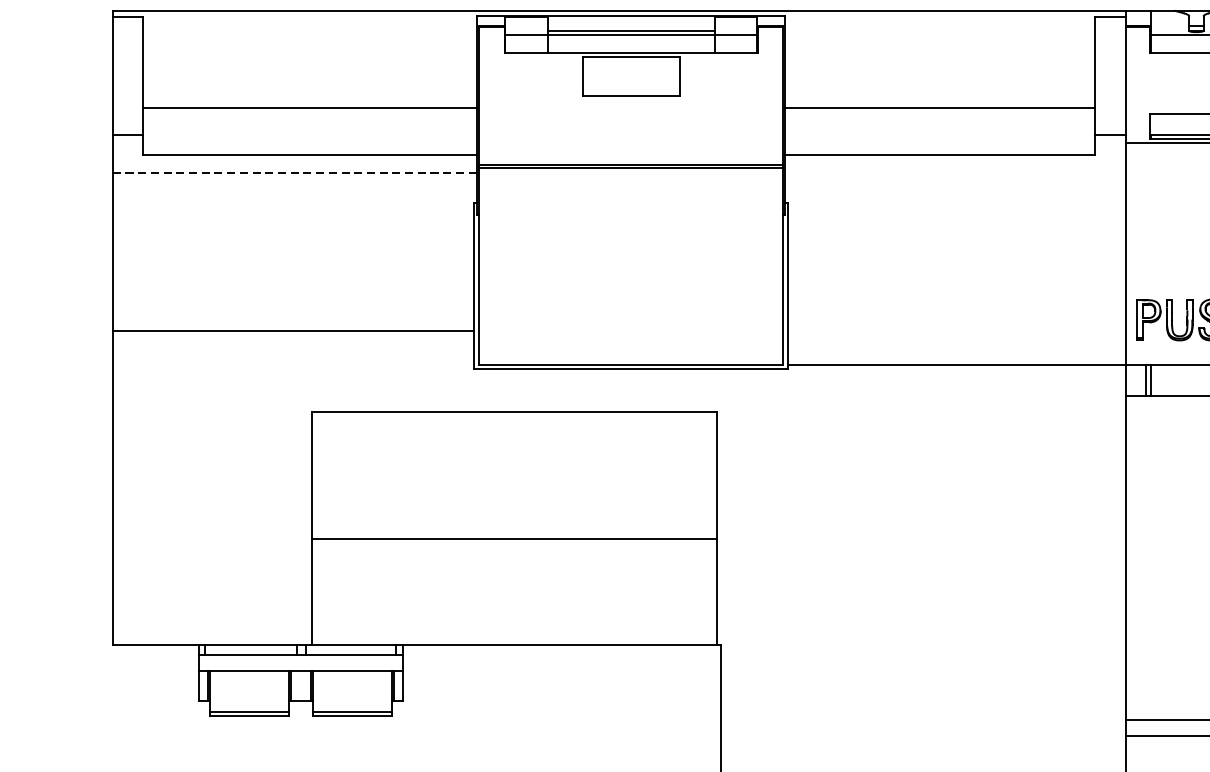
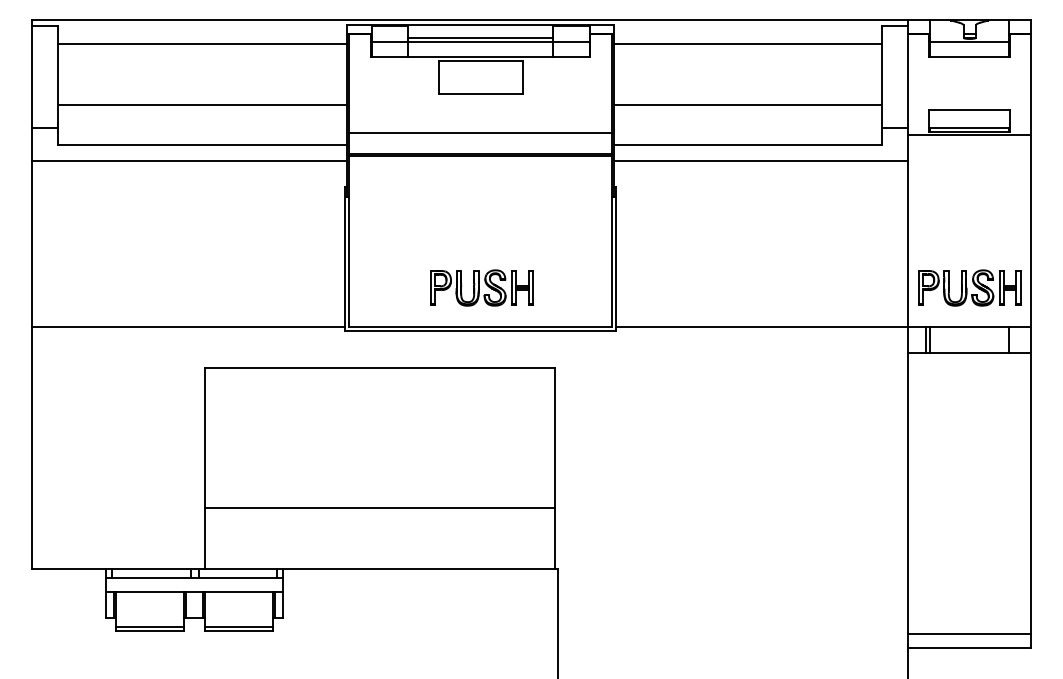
line: (309, 38) -> (202, 44), added
line: (939, 38) -> (747, 44), added
line: (631, 141) -> (480, 133), added
line: (294, 172) -> (189, 160), dashed -> solid
line: (954, 172) -> (760, 160), added
part: (632, 319) -> (481, 287), added
line: (292, 330) -> (187, 327), moved
line: (514, 538) -> (379, 507), moved

